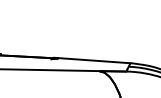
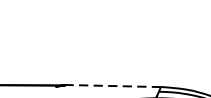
line: (91, 60) -> (109, 86), solid -> dashed

